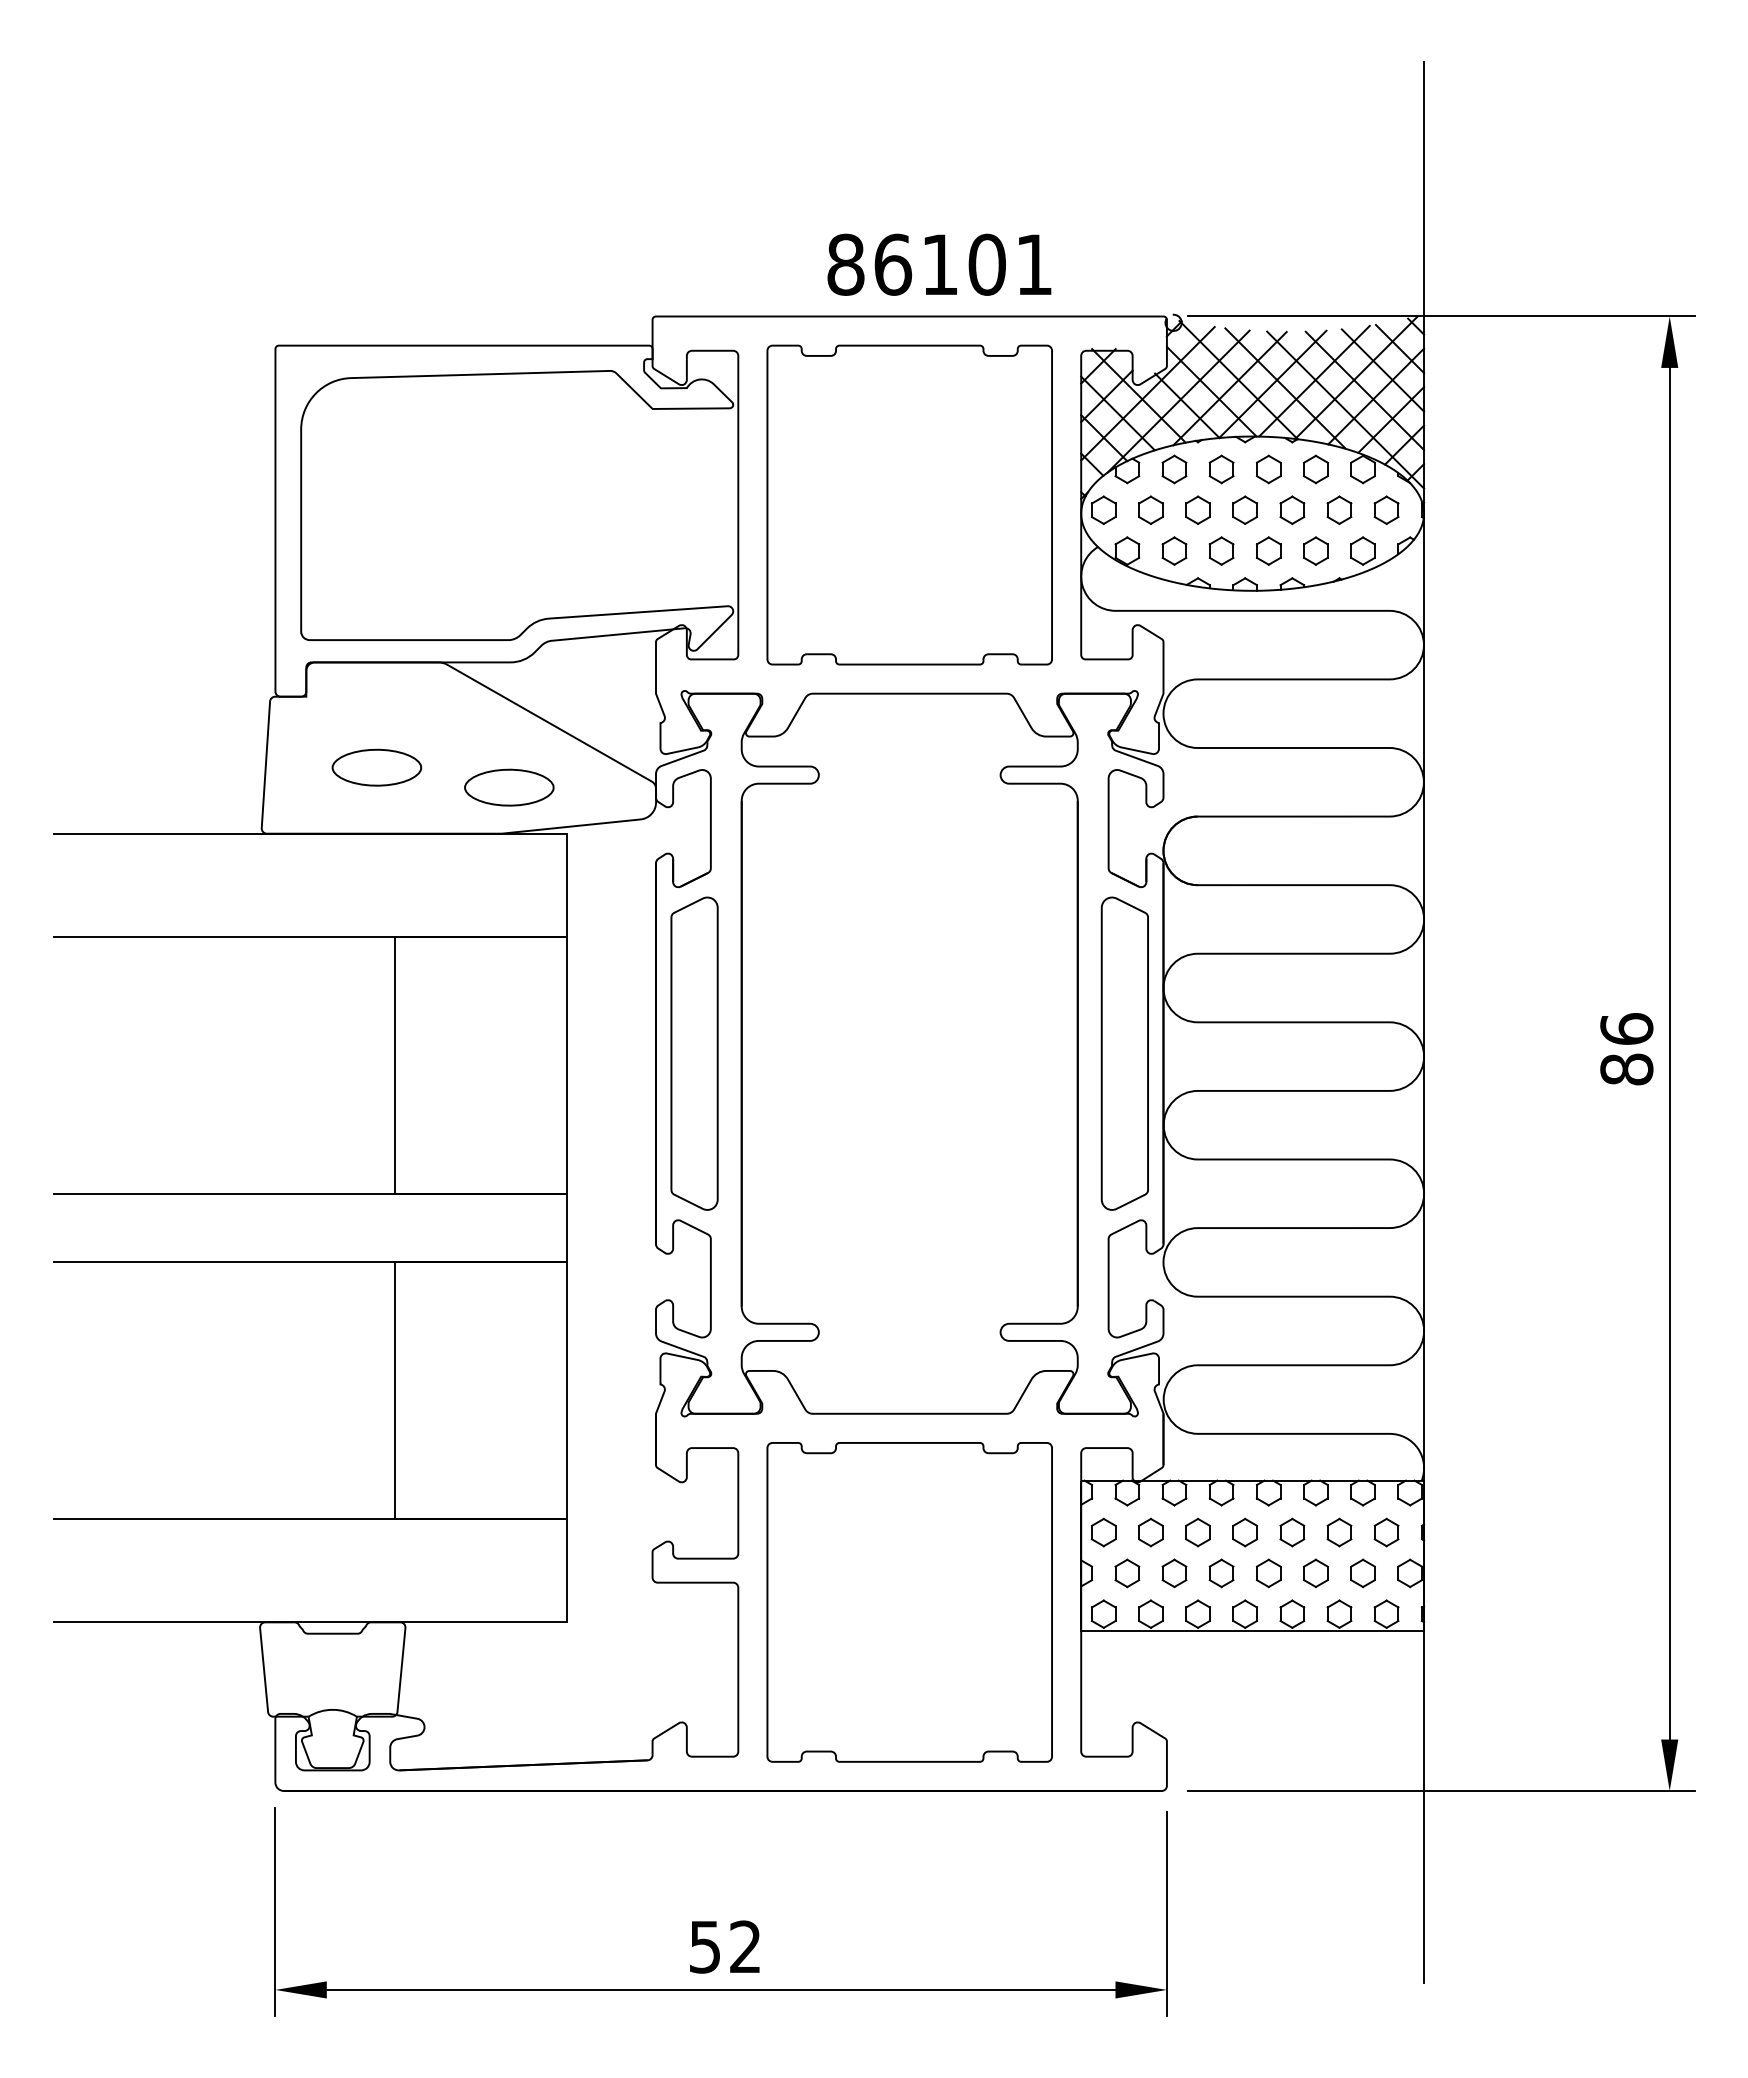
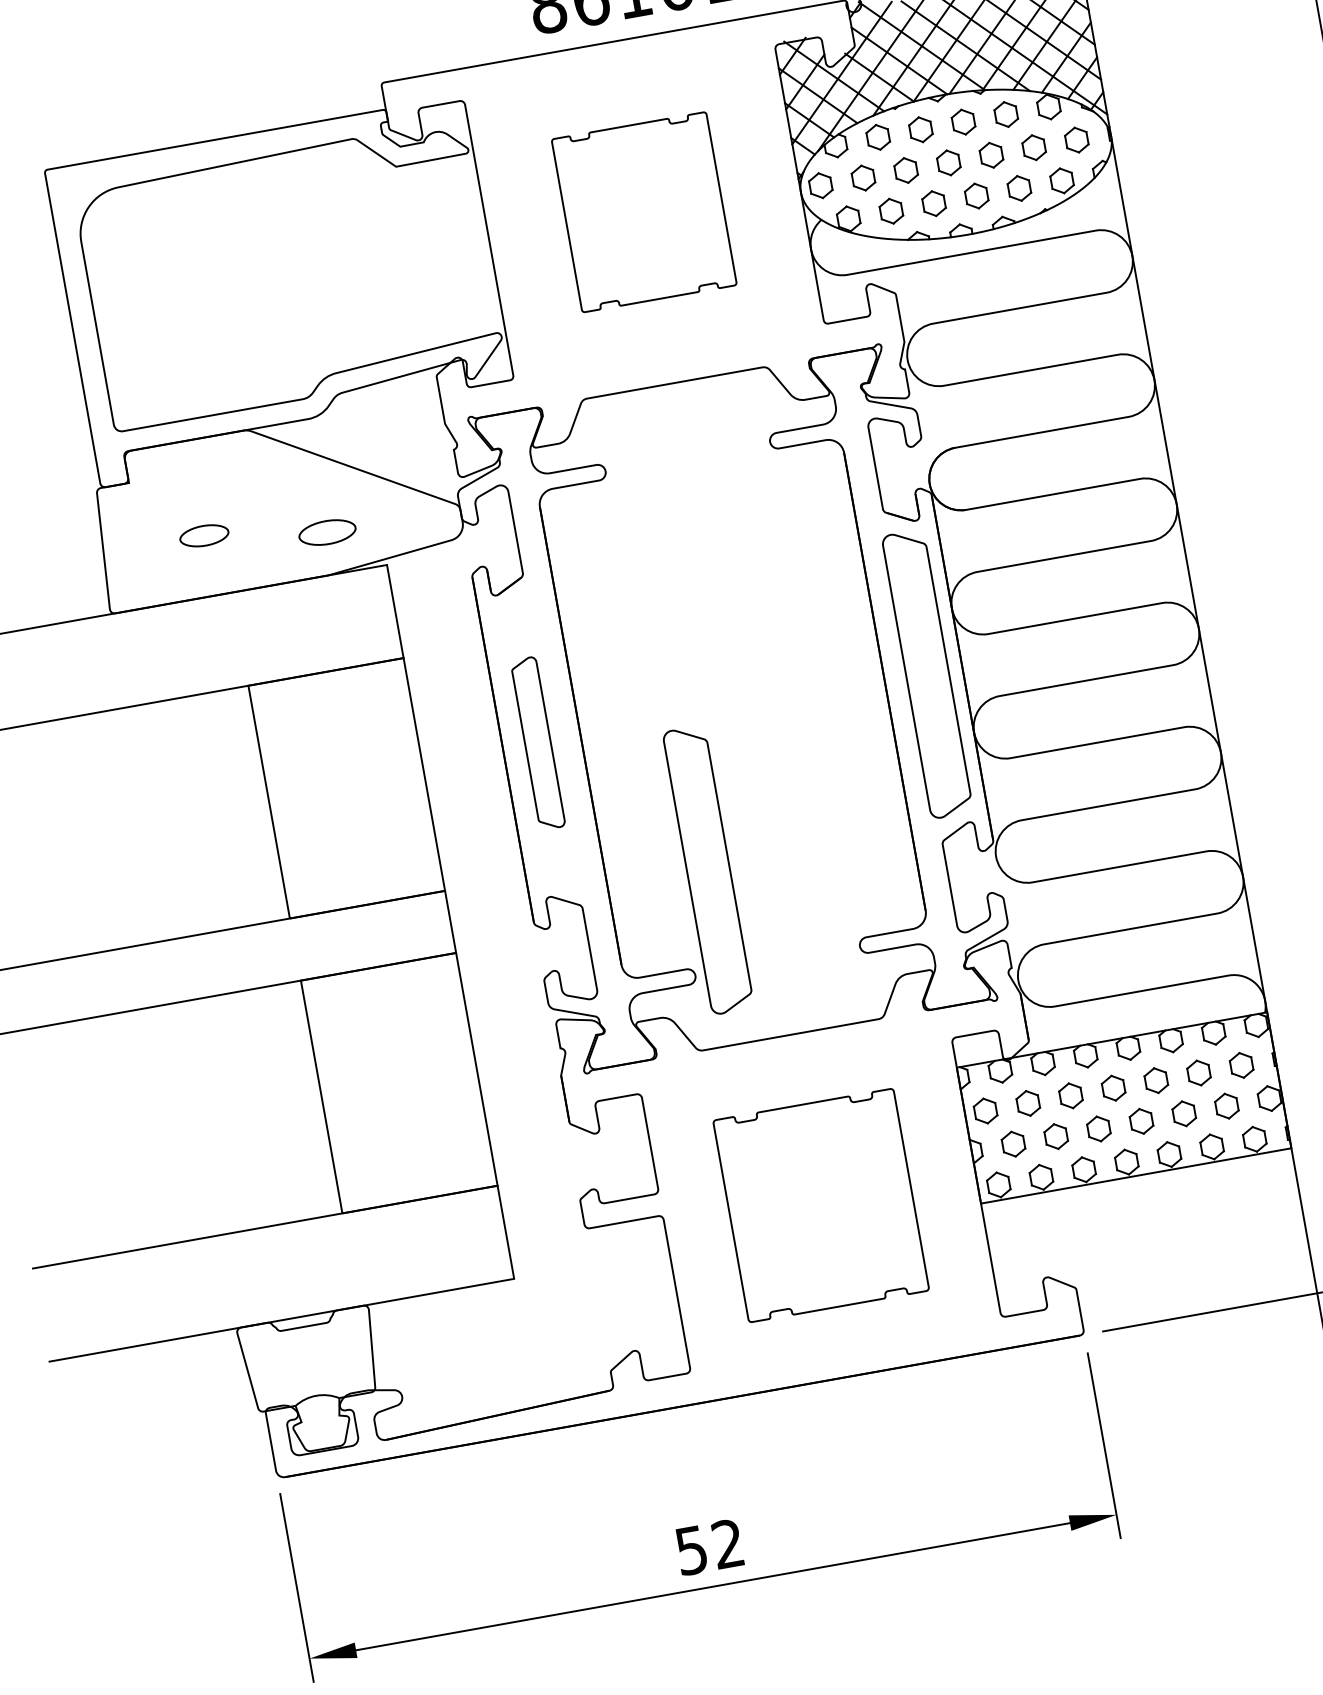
part: (909, 504) -> (644, 211), size x0.6
part: (376, 767) -> (203, 535), size x0.6
part: (509, 787) -> (327, 532), size x0.7
part: (694, 1053) -> (537, 743), size x0.6
part: (852, 1221) -> (708, 869), added
part: (909, 1602) -> (821, 1205), size x0.7

